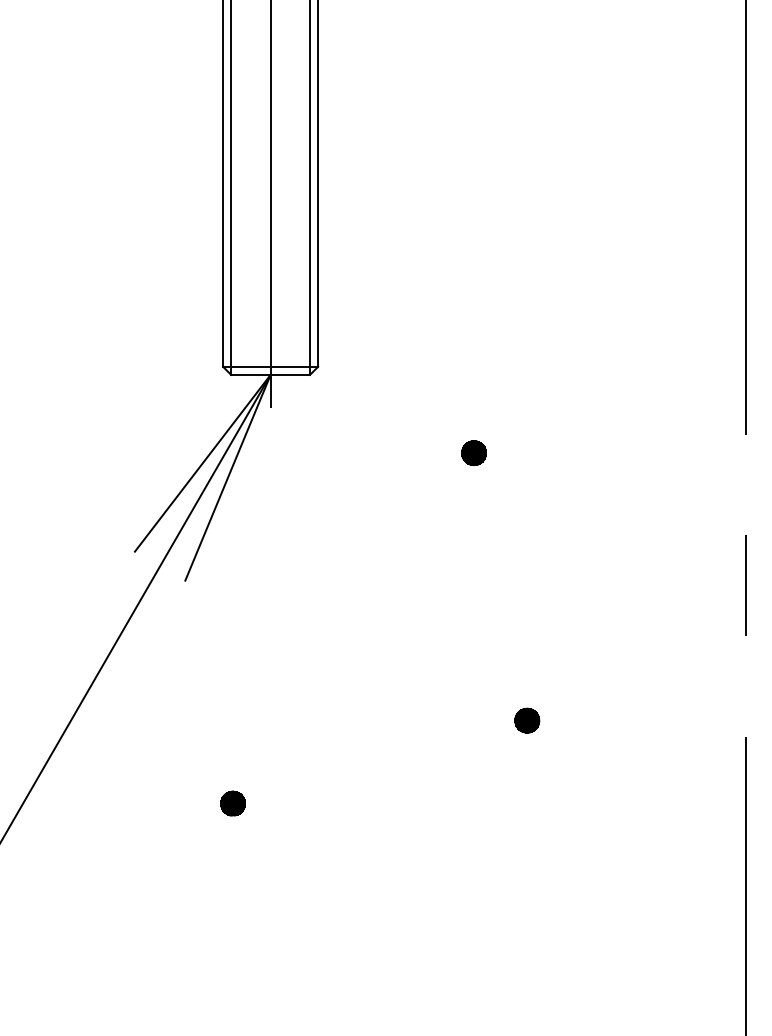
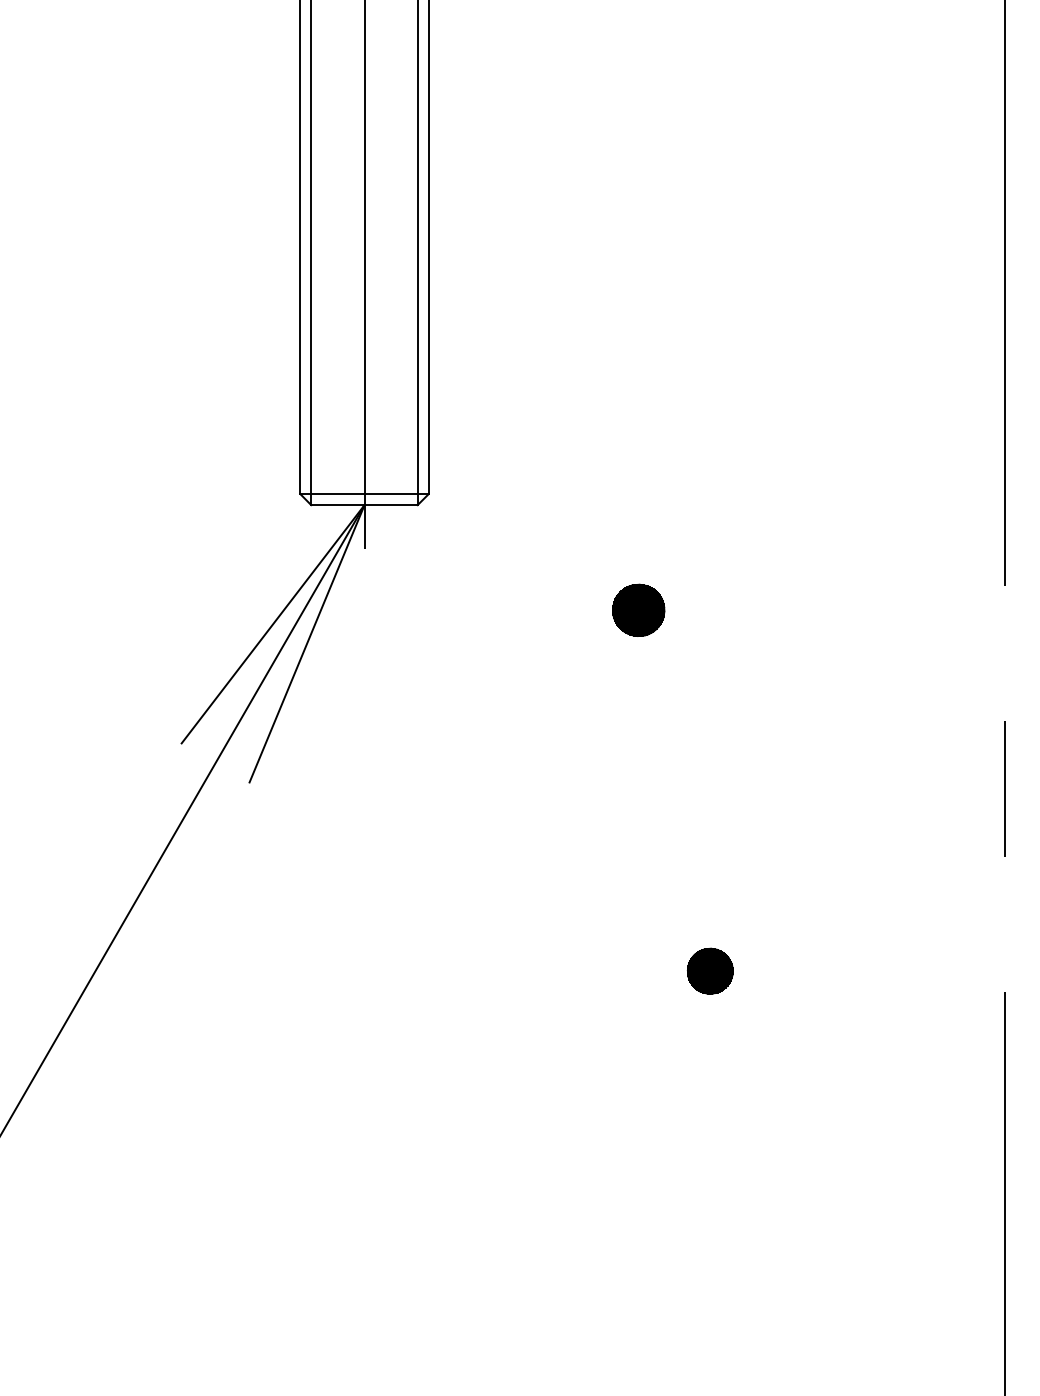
part: (473, 453) -> (637, 611), size x1.6
part: (527, 720) -> (710, 970), size x1.4
part: (232, 803) -> (313, 1082), removed

